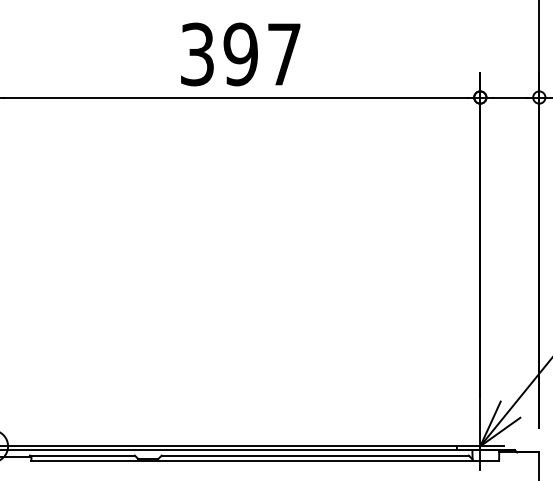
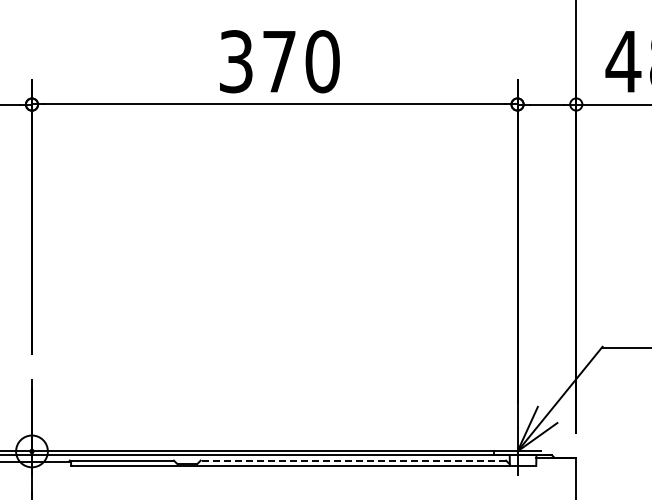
text: (262, 54) -> (300, 61), 397 -> 370
line: (315, 455) -> (353, 460), solid -> dashed

